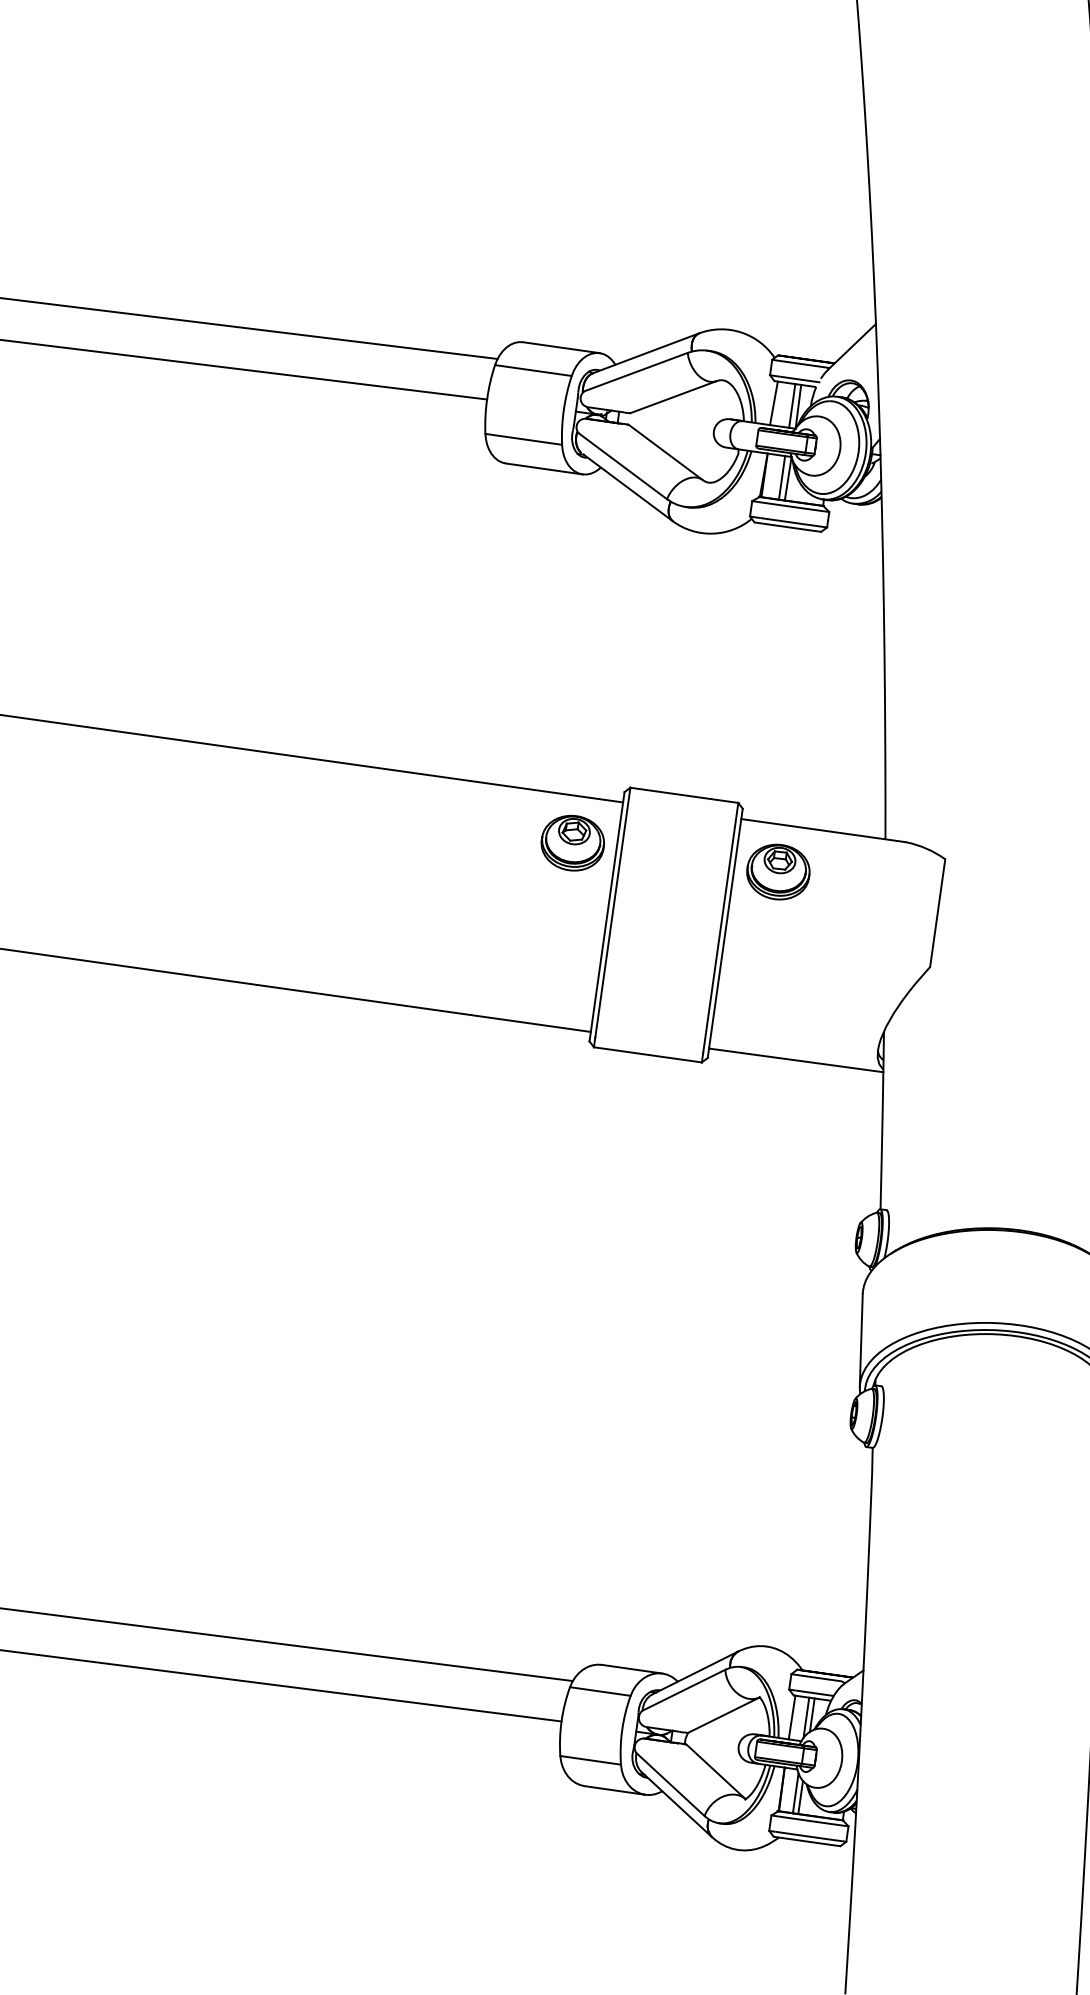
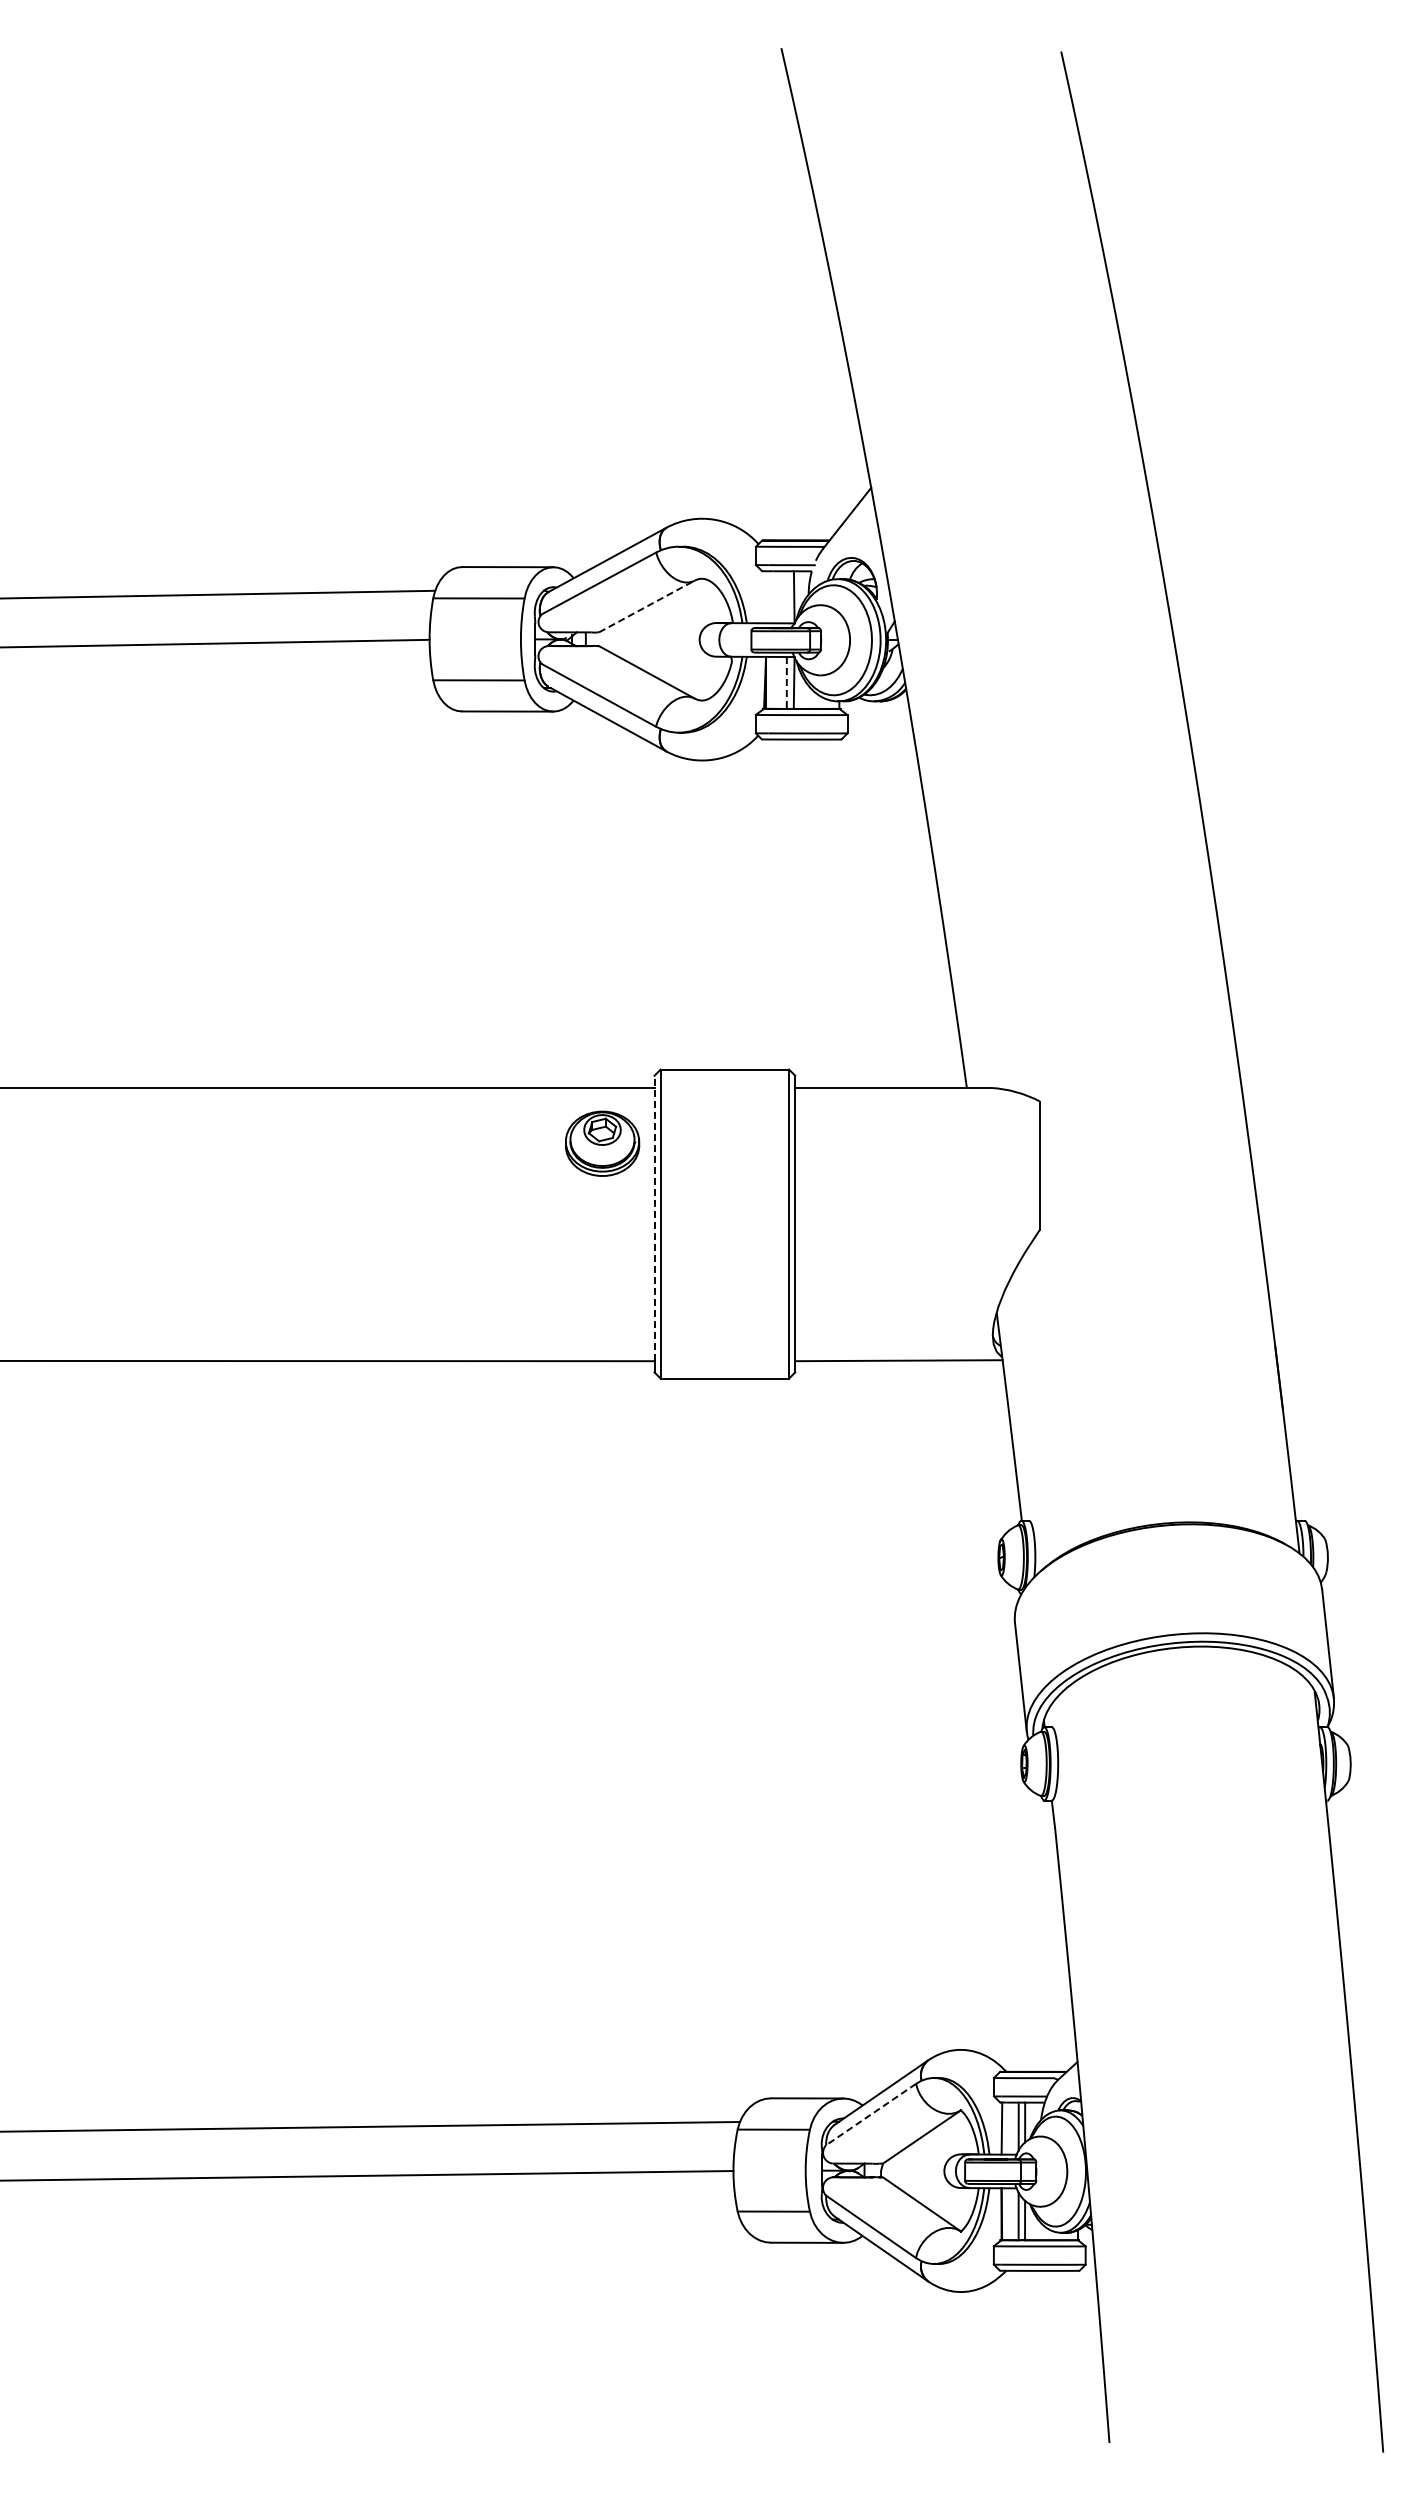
line: (674, 397) -> (647, 606), solid -> dashed
line: (774, 403) -> (765, 597), removed
line: (791, 406) -> (786, 597), removed
line: (781, 477) -> (786, 682), solid -> dashed
part: (777, 871) -> (846, 1143), removed
line: (607, 912) -> (654, 1218), solid -> dashed
line: (683, 1690) -> (870, 2114), solid -> dashed

